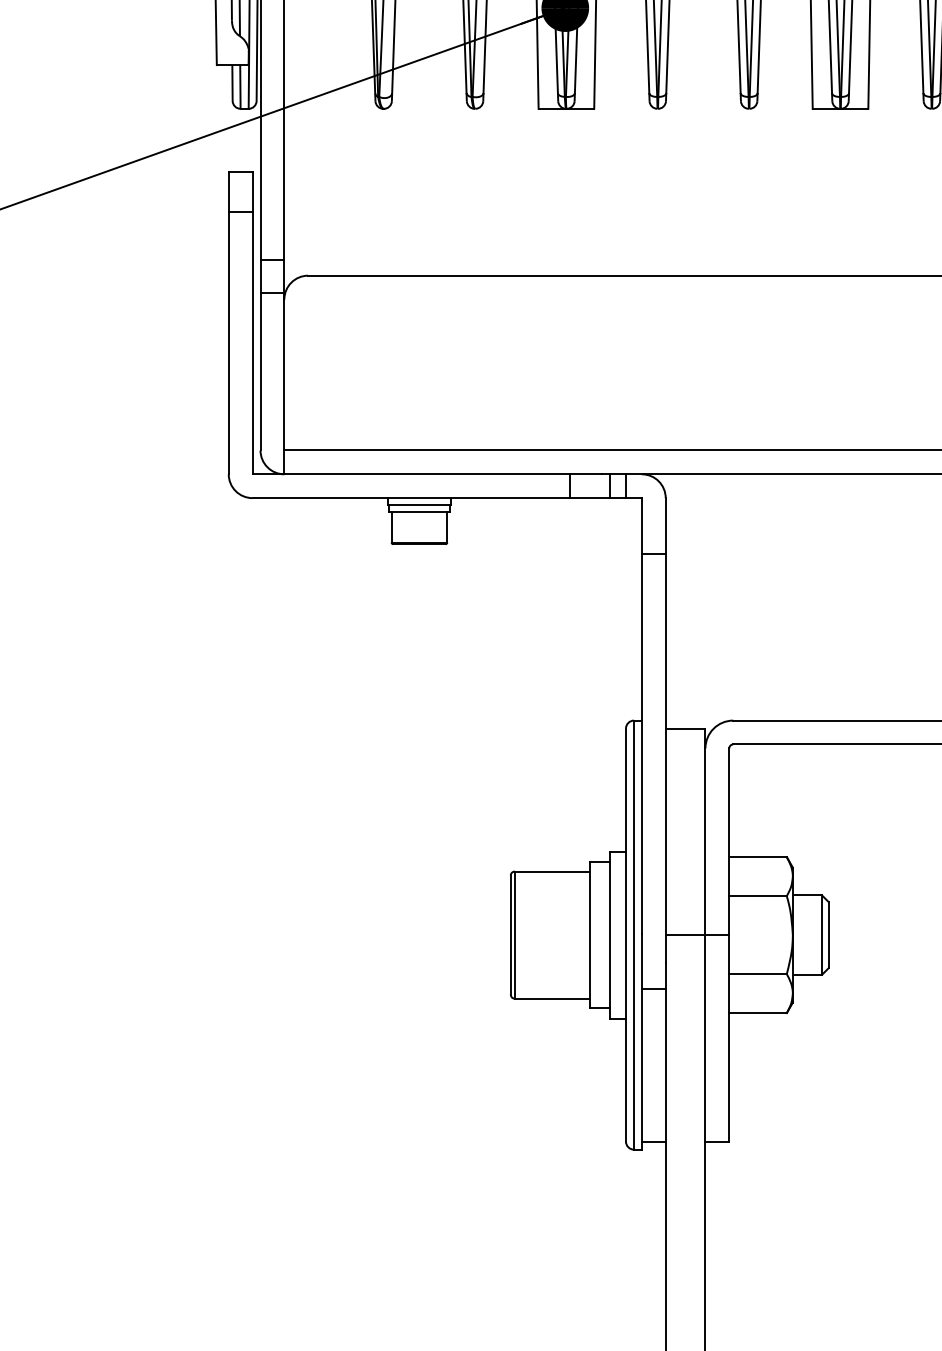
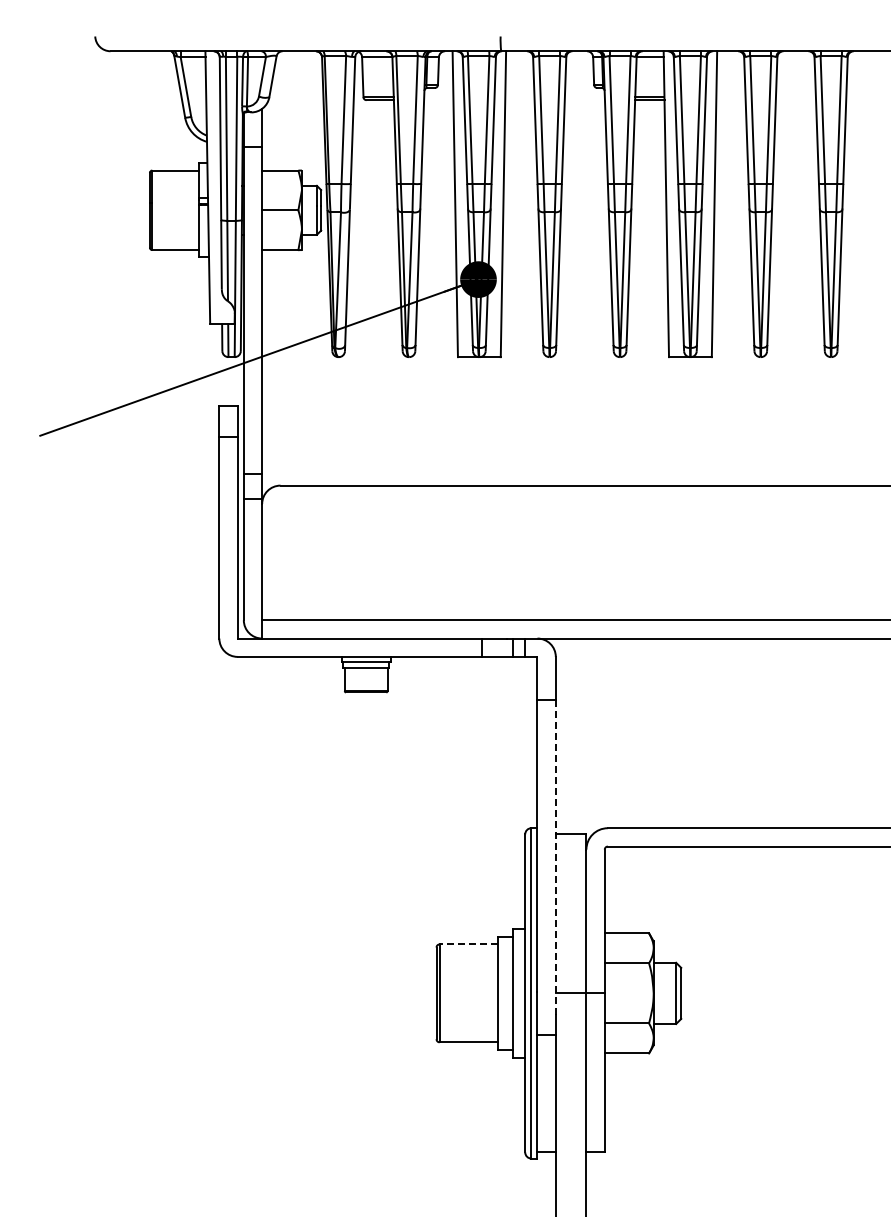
line: (665, 757) -> (555, 856), solid -> dashed
line: (552, 871) -> (468, 944), solid -> dashed

